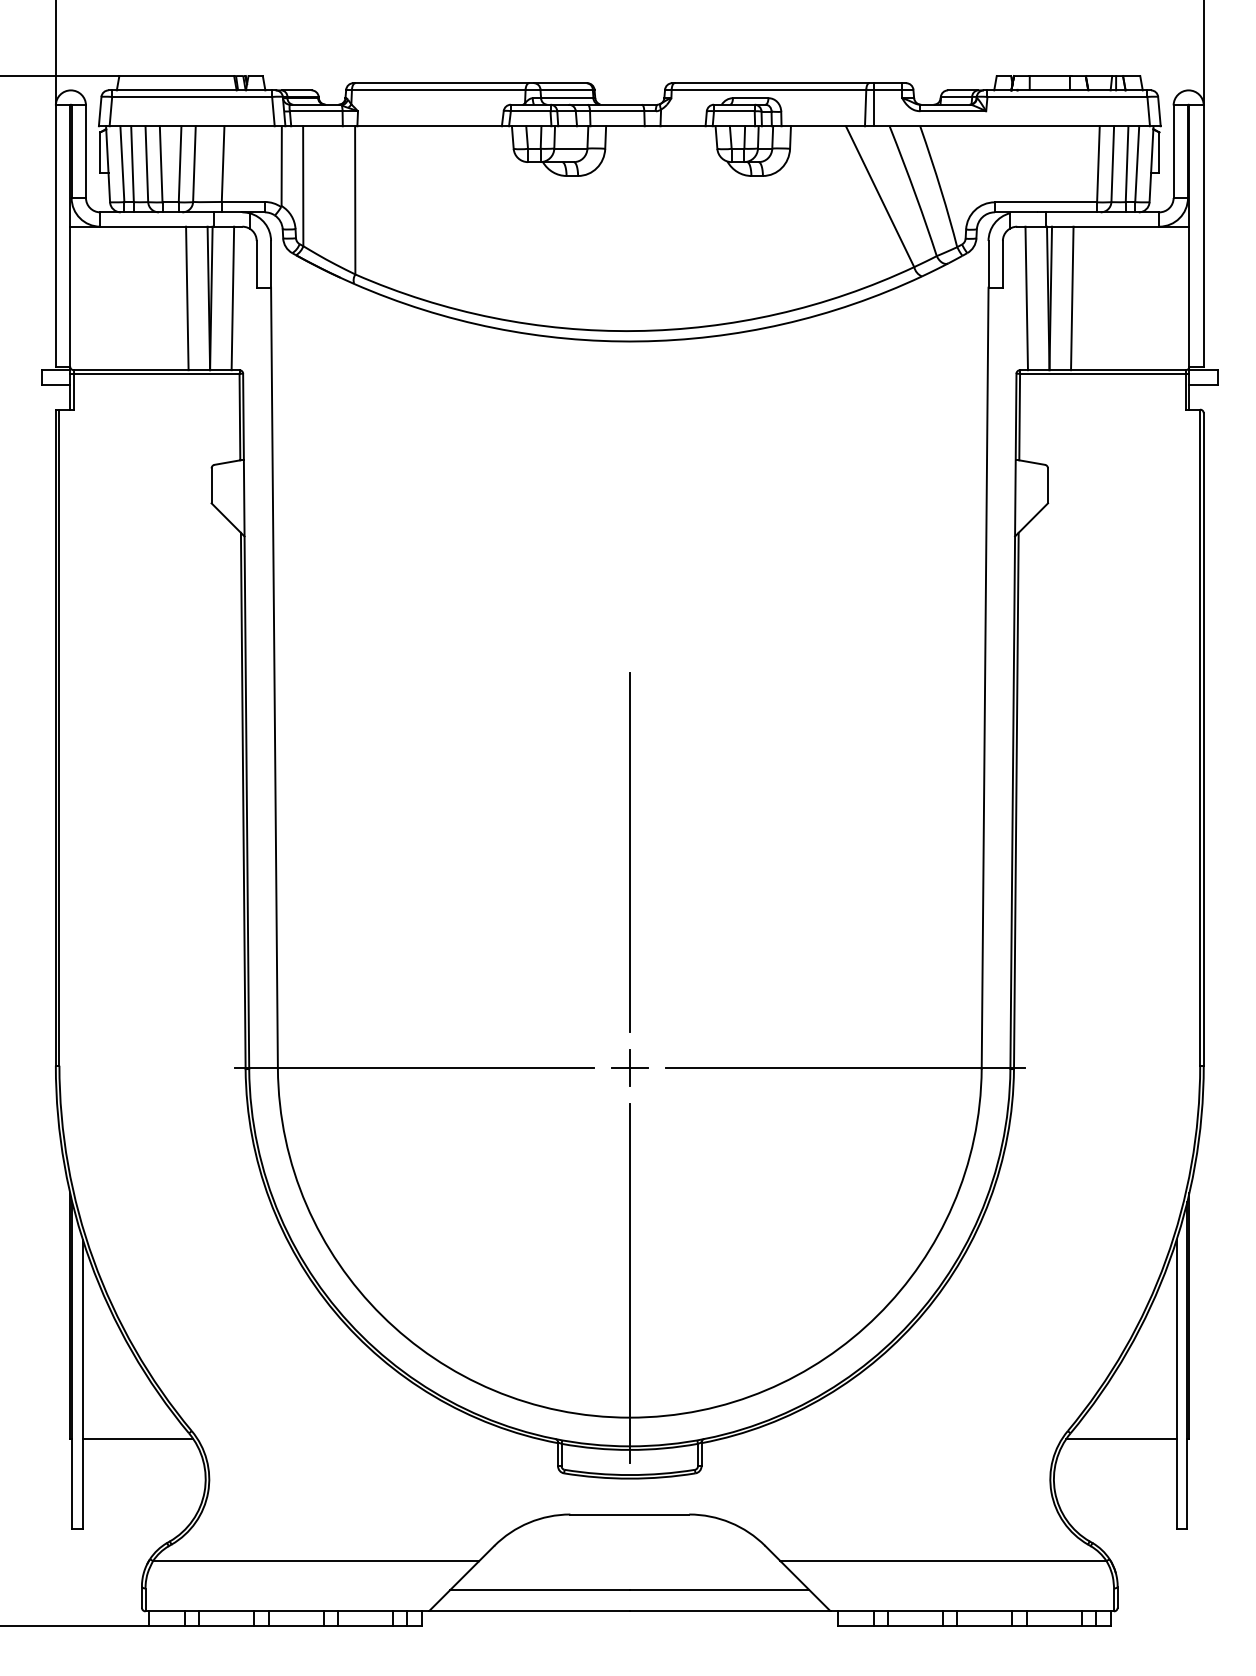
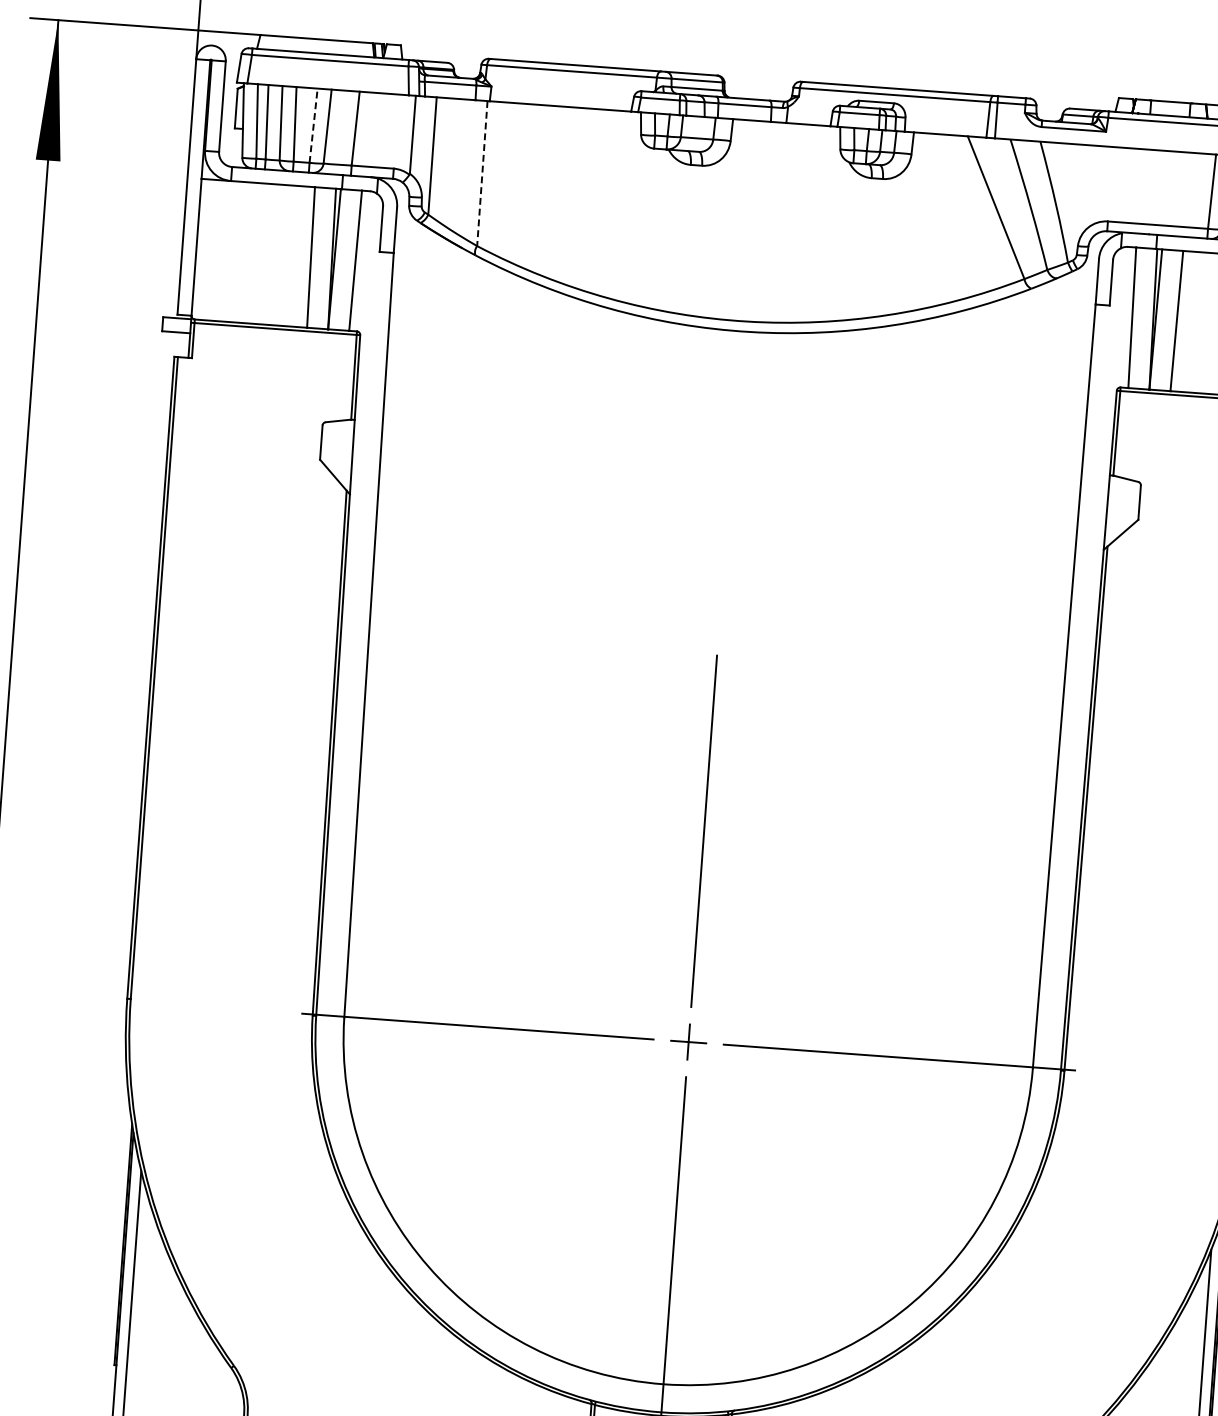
line: (180, 163) -> (314, 124), solid -> dashed
line: (355, 200) -> (482, 173), solid -> dashed
line: (137, 1439) -> (180, 1370), removed

